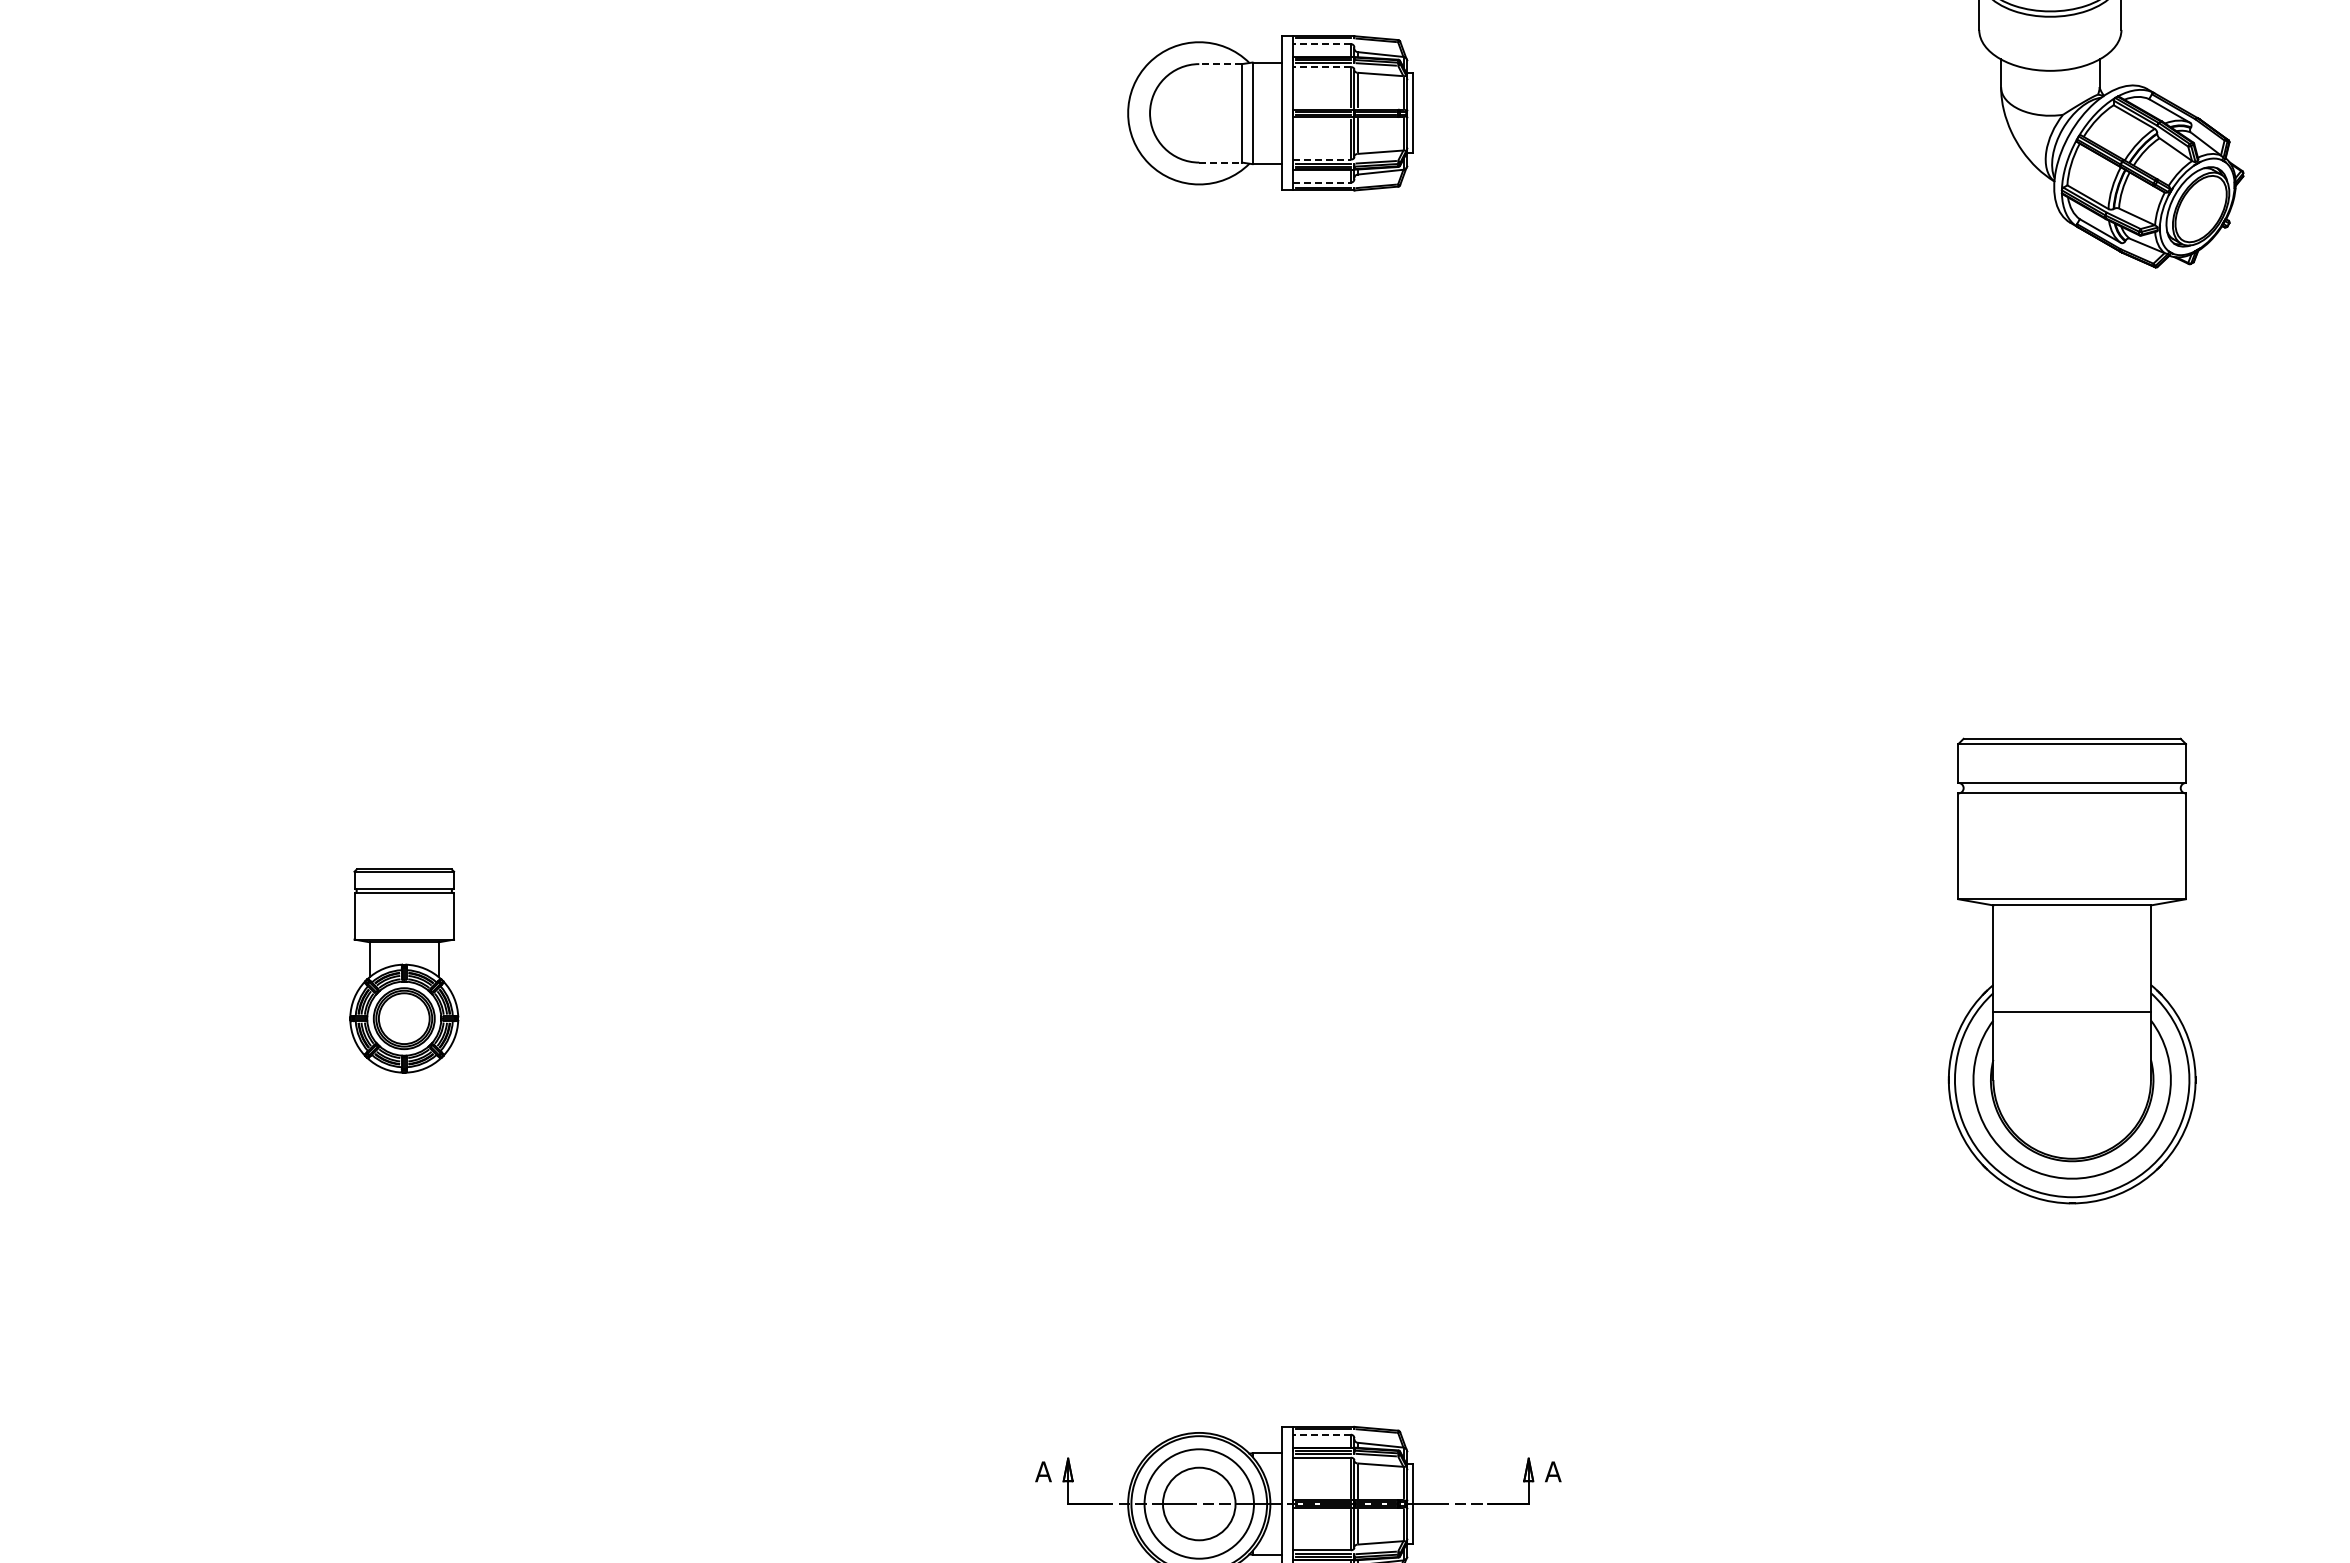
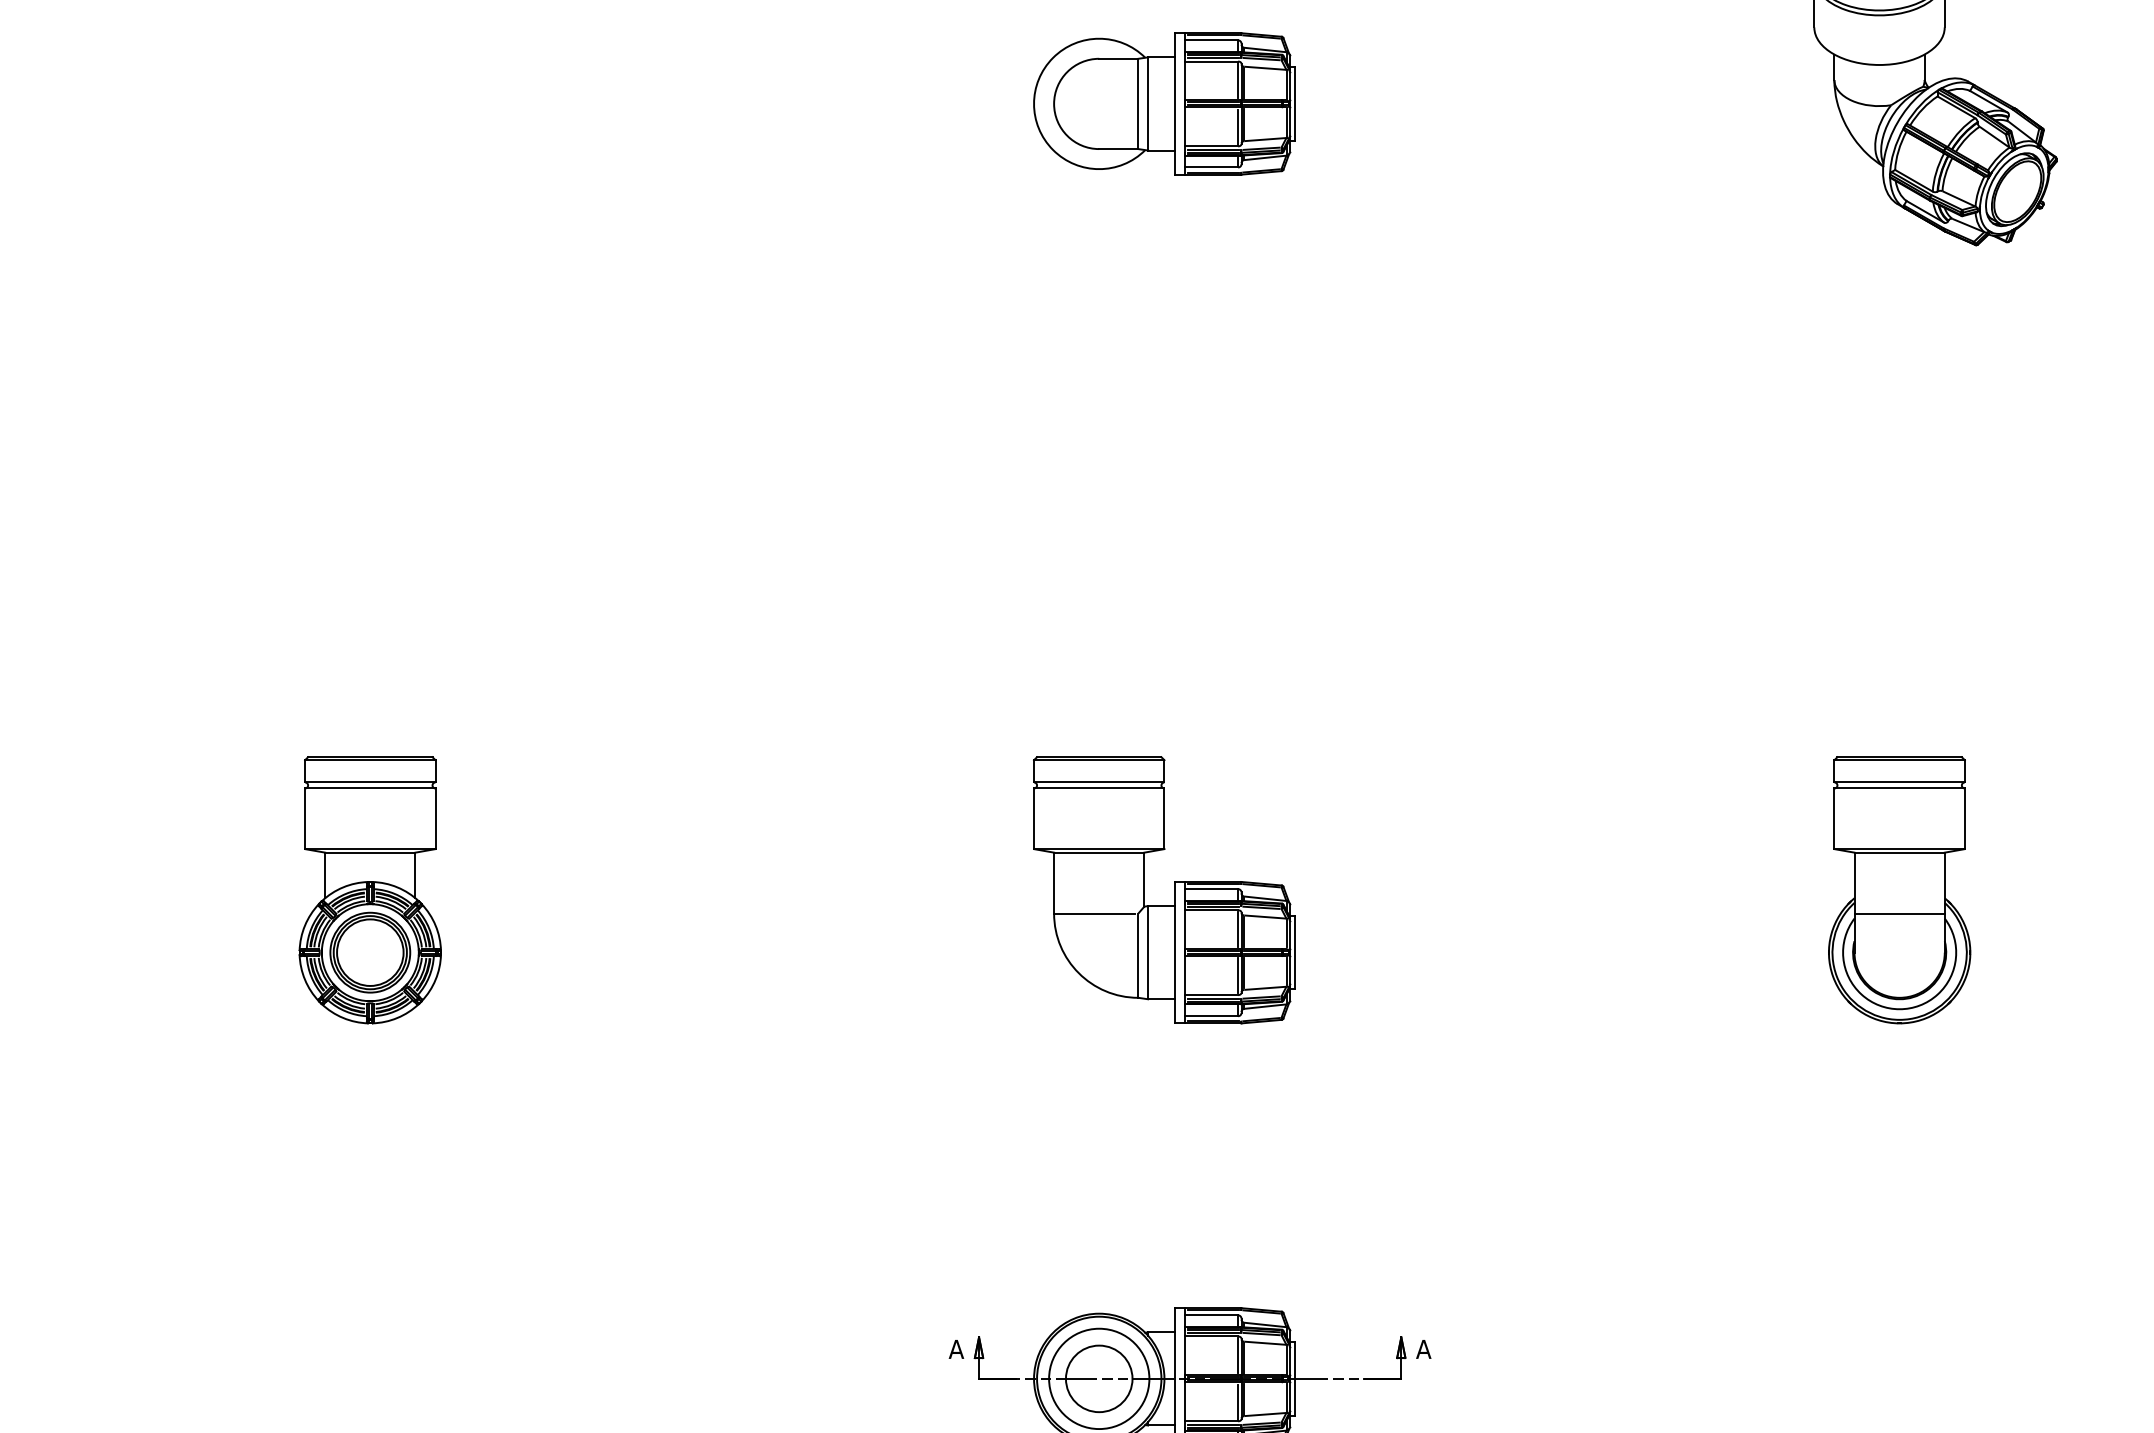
line: (1321, 44) -> (1211, 40), dashed -> solid
line: (1220, 64) -> (1118, 59), dashed -> solid
line: (1321, 67) -> (1211, 61), dashed -> solid
line: (1322, 159) -> (1212, 146), dashed -> solid
line: (1221, 162) -> (1119, 149), dashed -> solid
line: (1322, 182) -> (1212, 167), dashed -> solid
part: (404, 970) -> (370, 889), size x1.43
part: (1281, 970) -> (1174, 889), added
part: (2072, 970) -> (1899, 889), size x0.62
line: (1321, 1434) -> (1211, 1315), dashed -> solid

